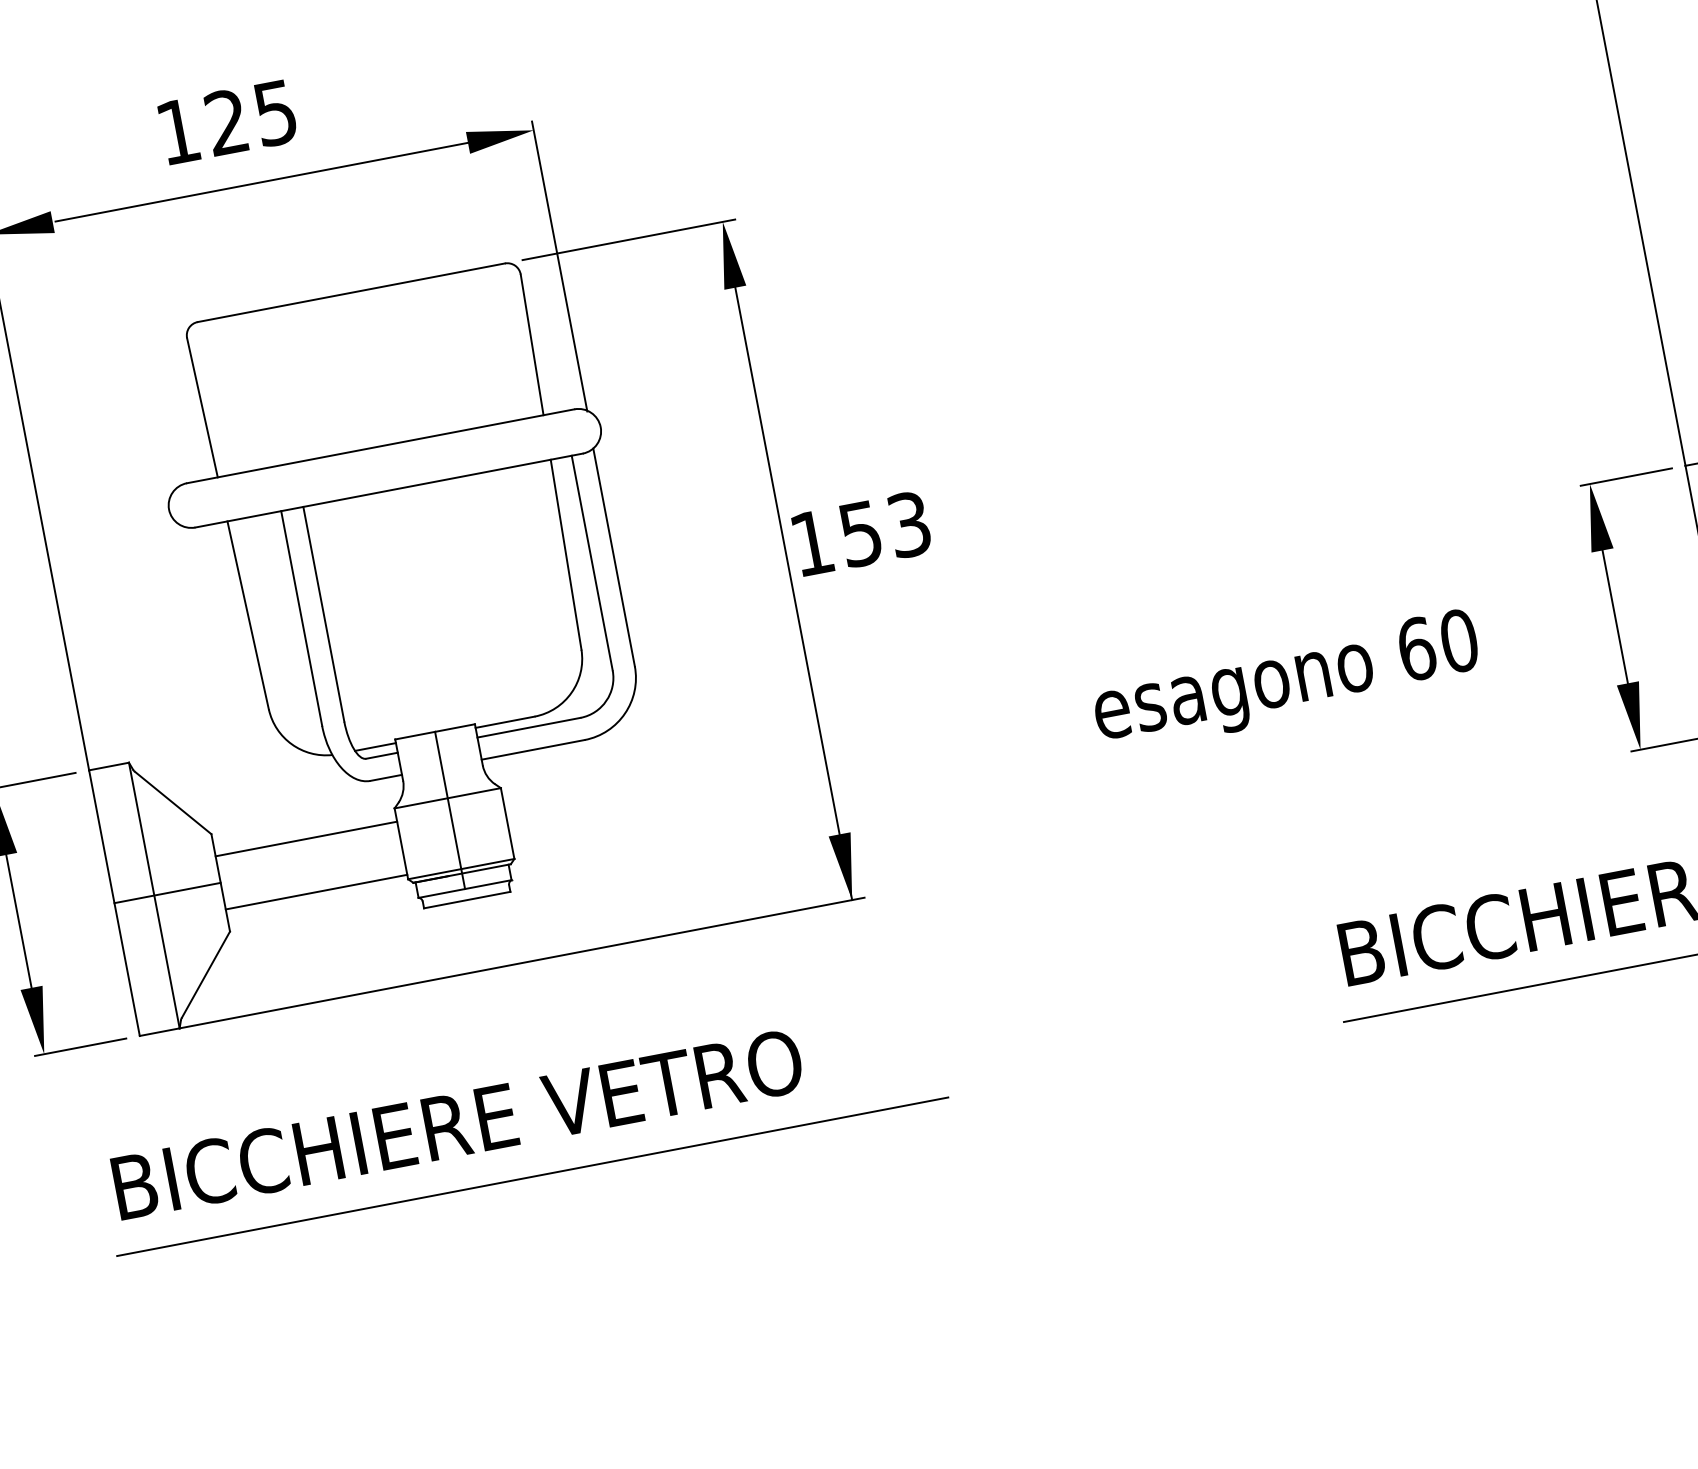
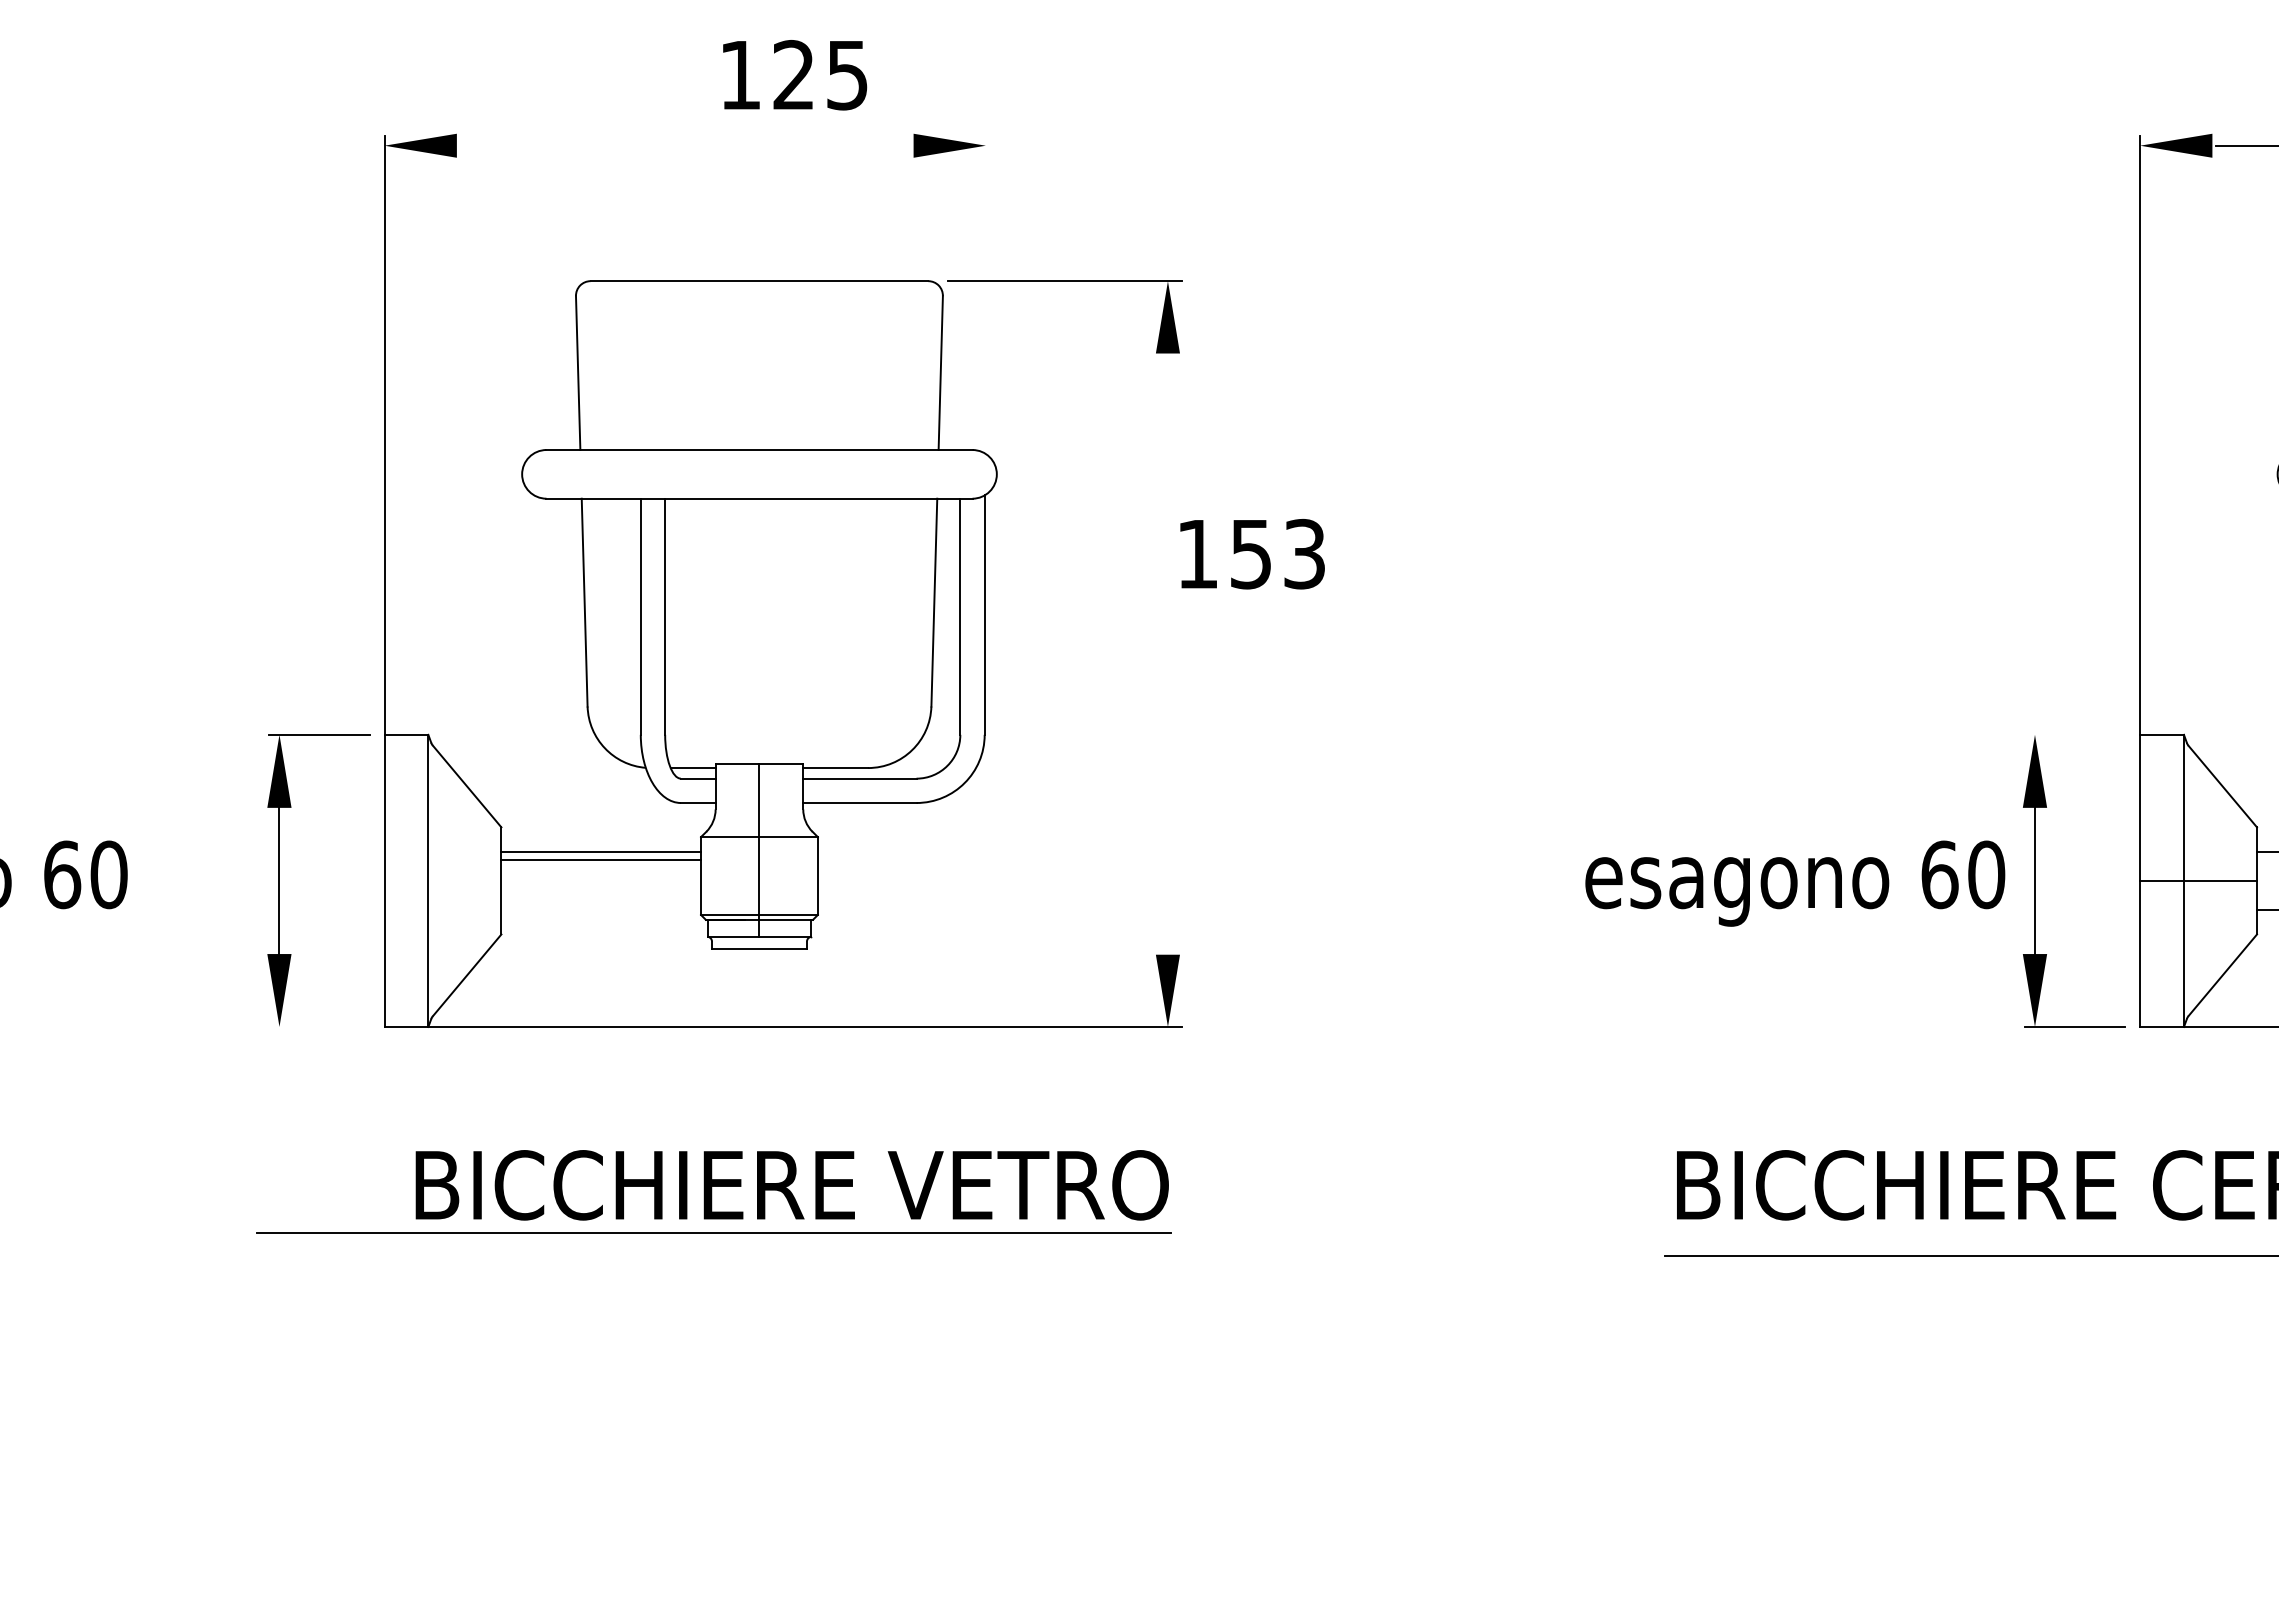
text: (228, 122) -> (795, 75), moved
line: (265, 181) -> (690, 145), removed
line: (559, 266) -> (985, 295), removed
line: (1625, 476) -> (2074, 734), removed
text: (861, 533) -> (1252, 554), moved
line: (792, 590) -> (1167, 686), removed
text: (1286, 681) -> (1795, 883), moved
line: (167, 892) -> (442, 880), removed
line: (316, 892) -> (601, 860), moved
line: (80, 1046) -> (319, 1026), removed
text: (457, 1124) -> (791, 1185), moved
line: (532, 1176) -> (713, 1232), moved

